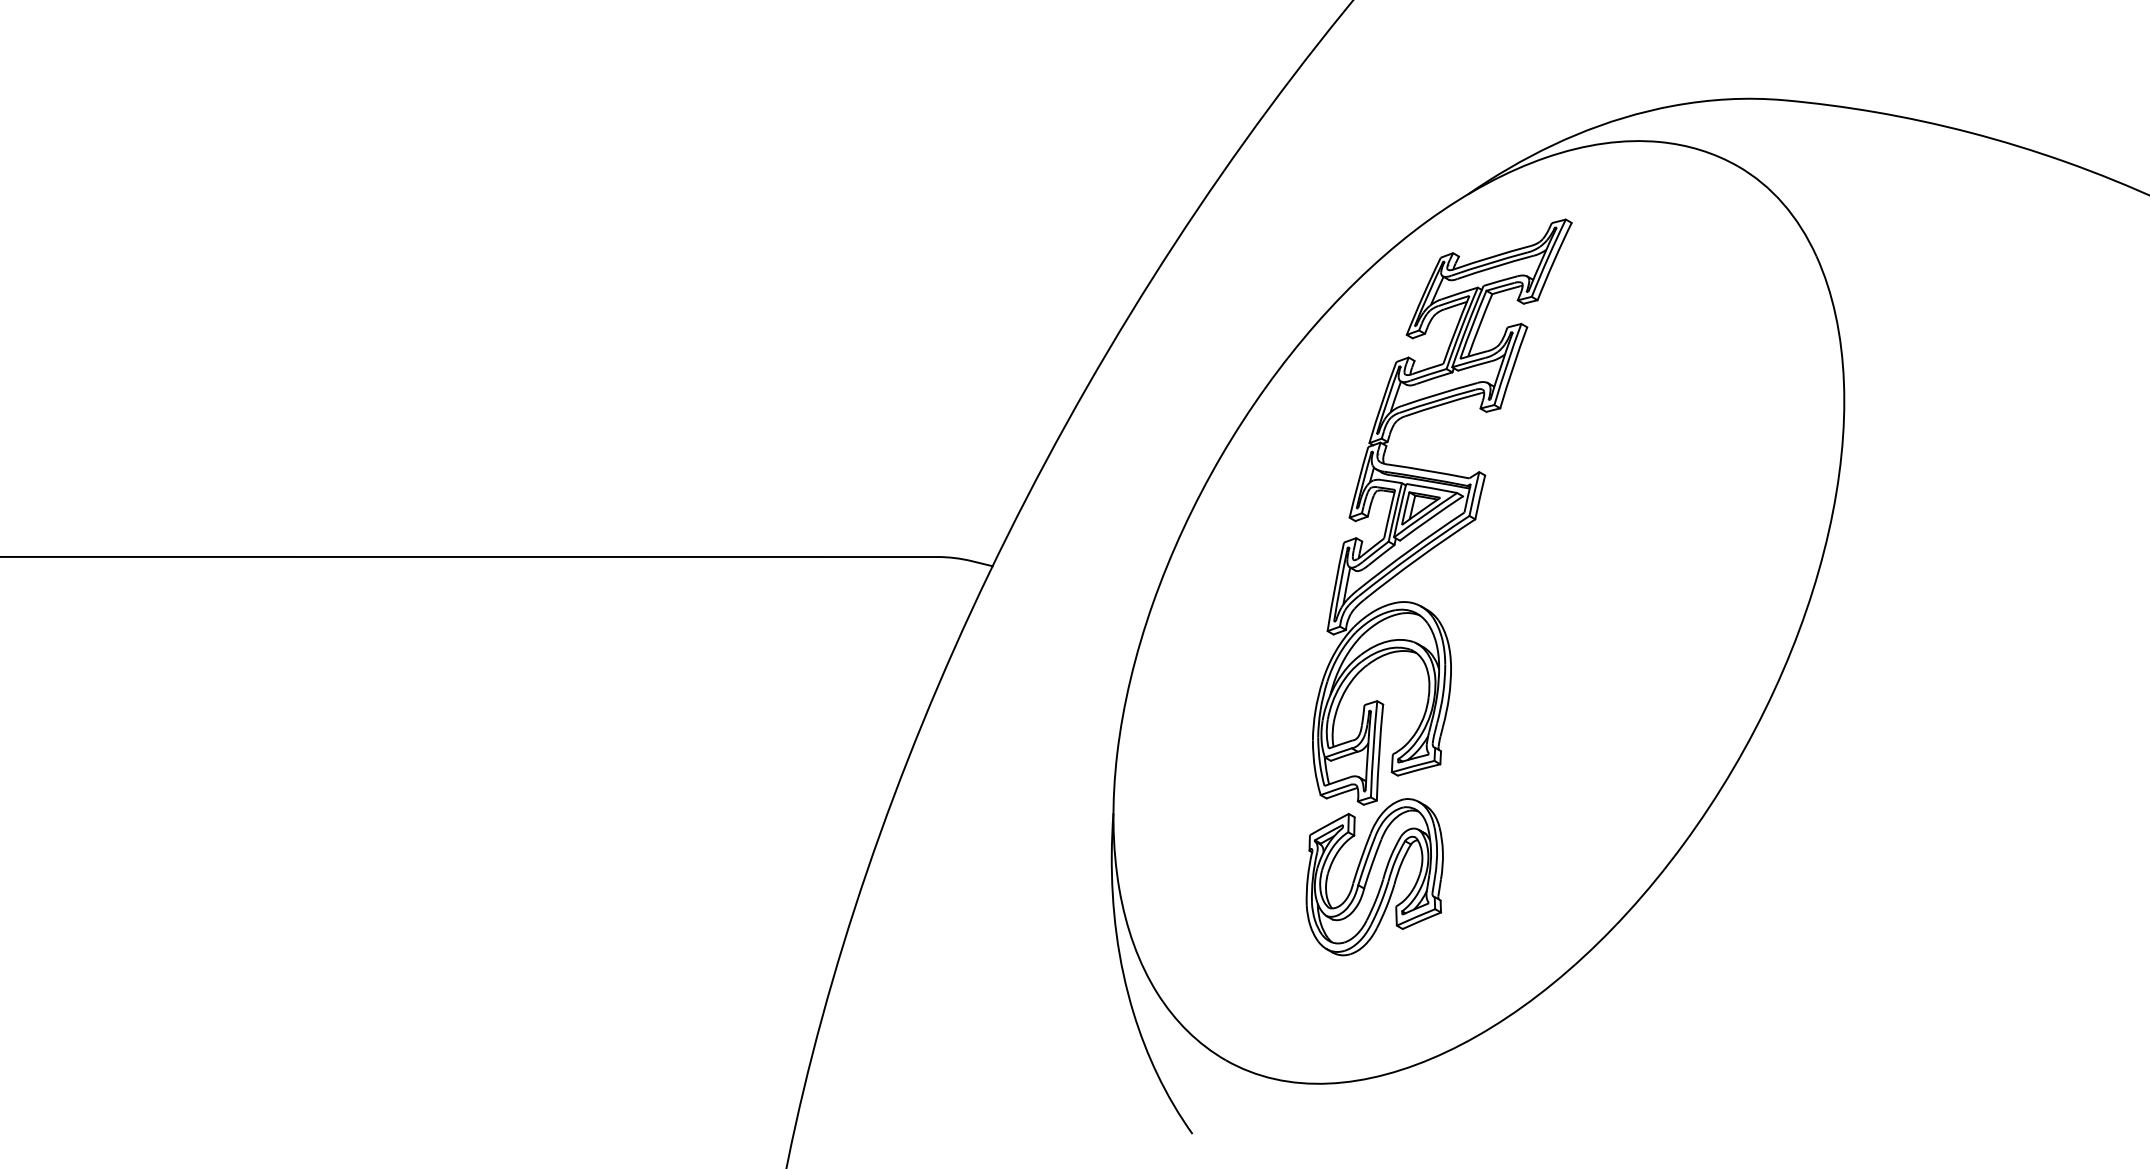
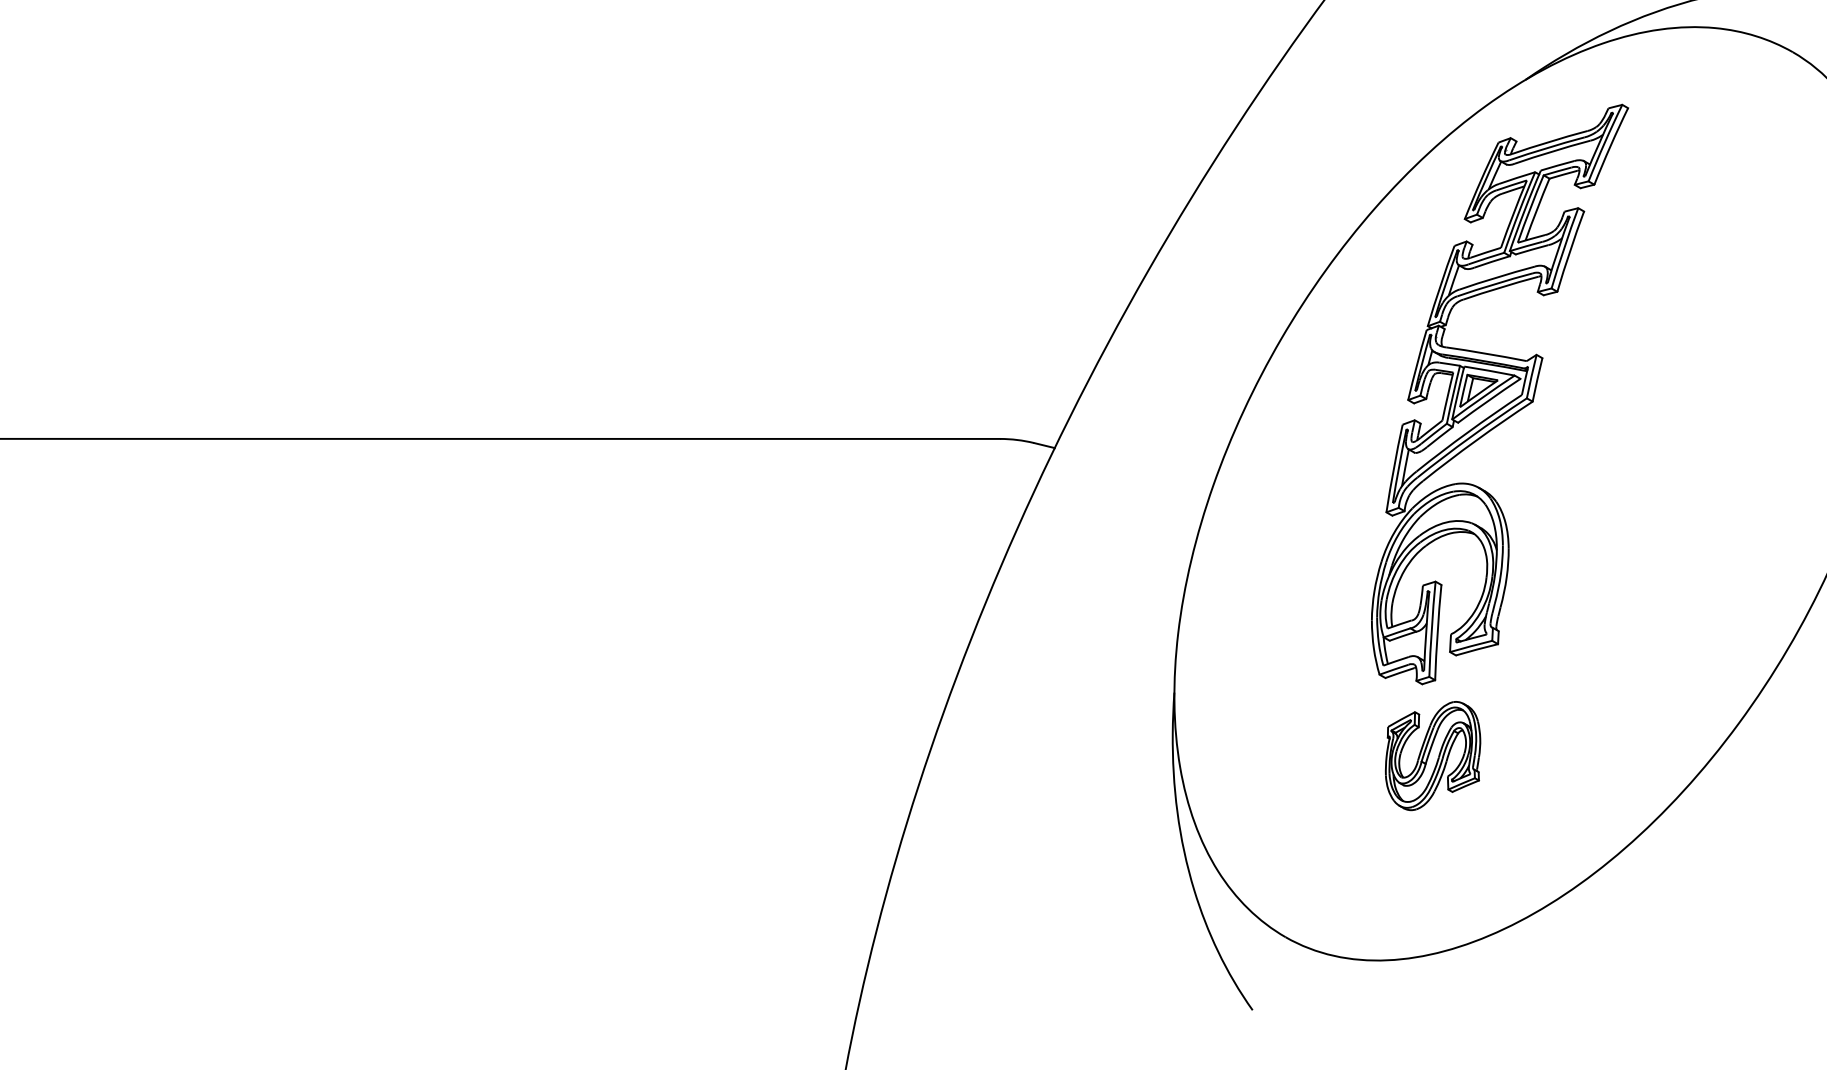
part: (1374, 877) -> (1432, 756), size x0.7

